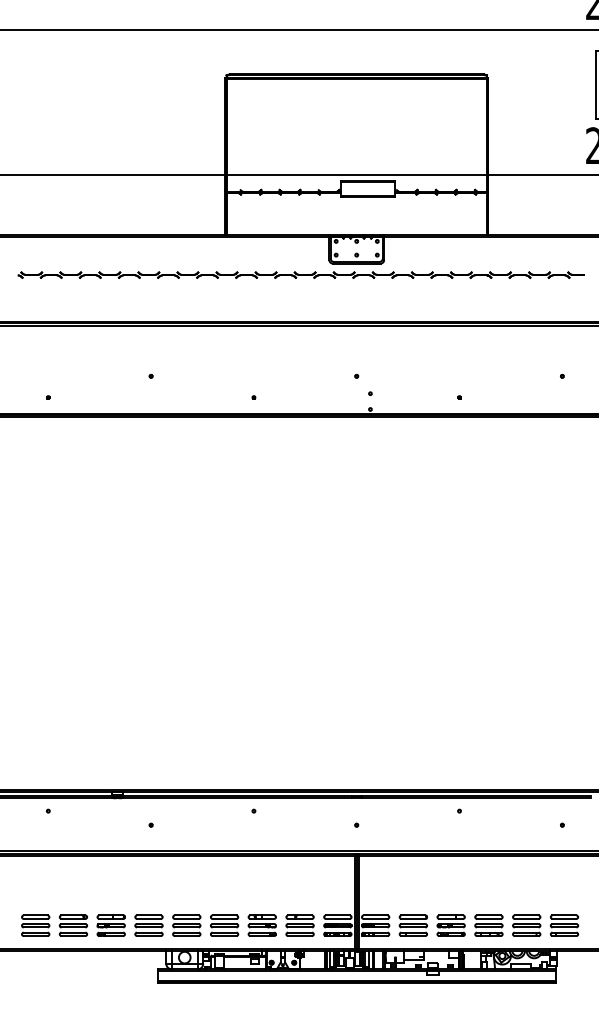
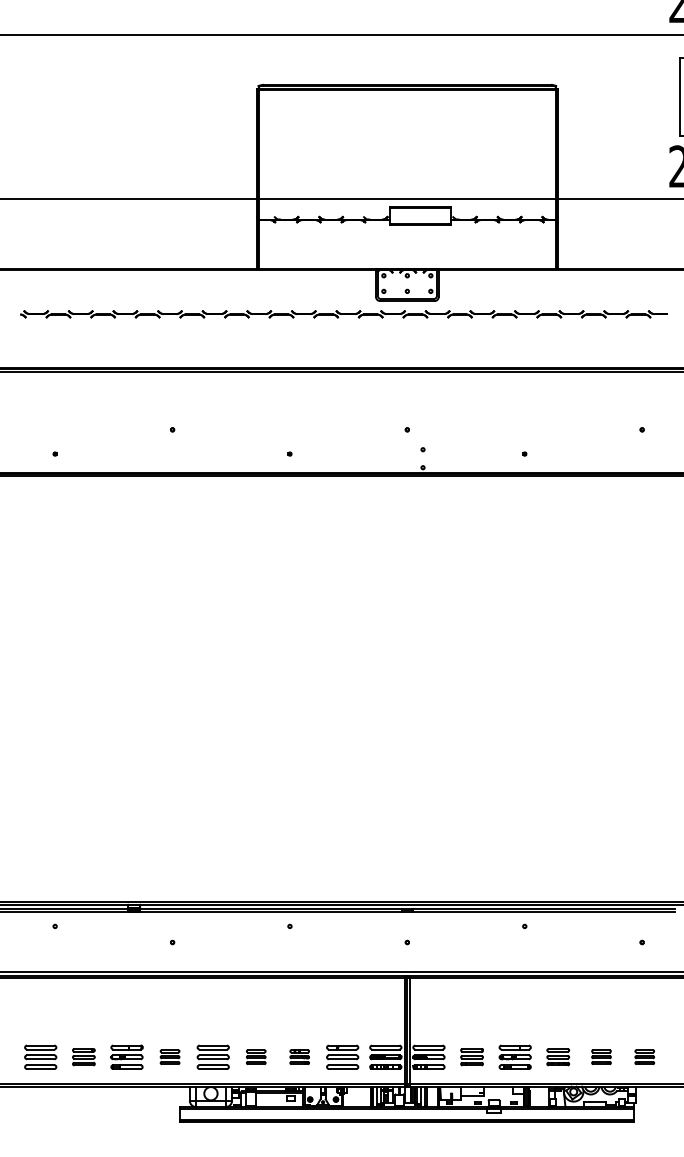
part: (73, 925) -> (83, 1056), size x0.7
part: (148, 925) -> (169, 1056), size x0.6
part: (223, 925) -> (255, 1056), size x0.6
part: (262, 925) -> (299, 1056), size x0.6
part: (412, 925) -> (471, 1056), size x0.7
part: (488, 925) -> (557, 1056), size x0.7
part: (526, 925) -> (601, 1056), size x0.6
part: (564, 925) -> (644, 1056), size x0.6

